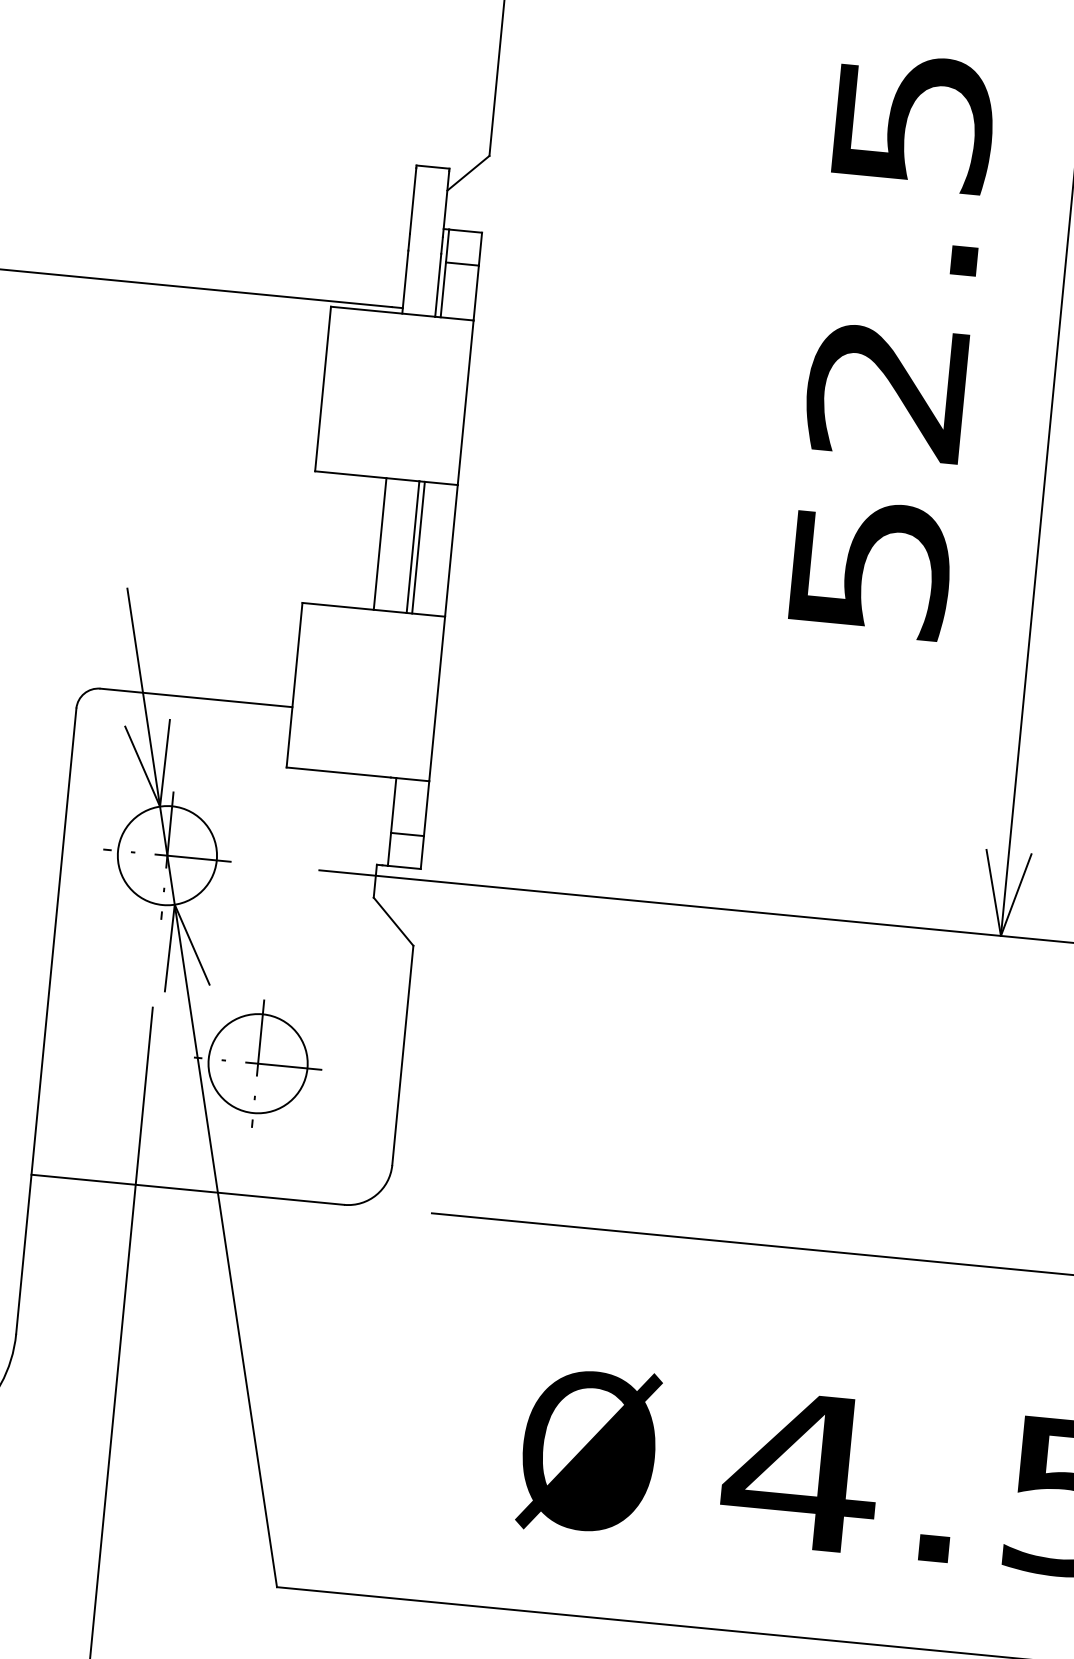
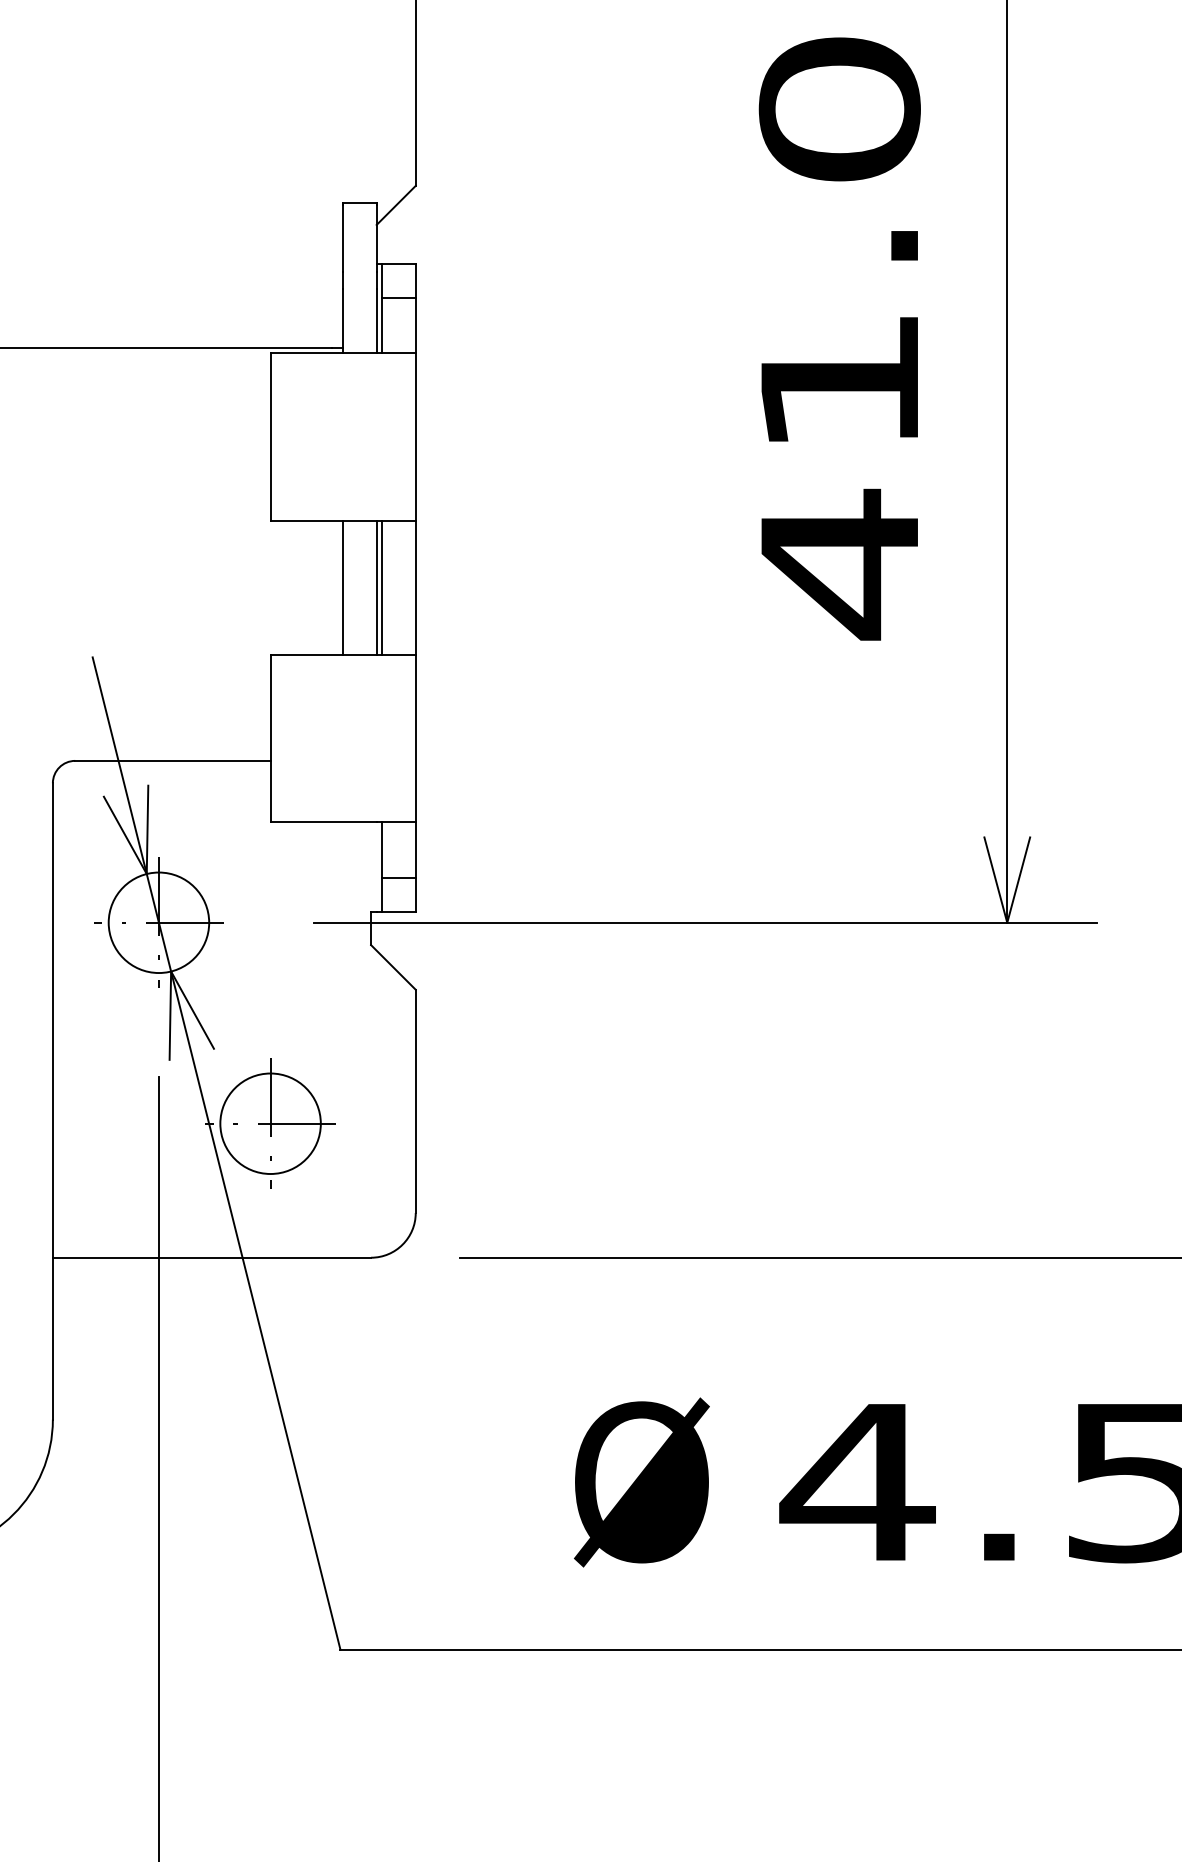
text: (891, 345) -> (839, 338), 52.5 -> 41.0

